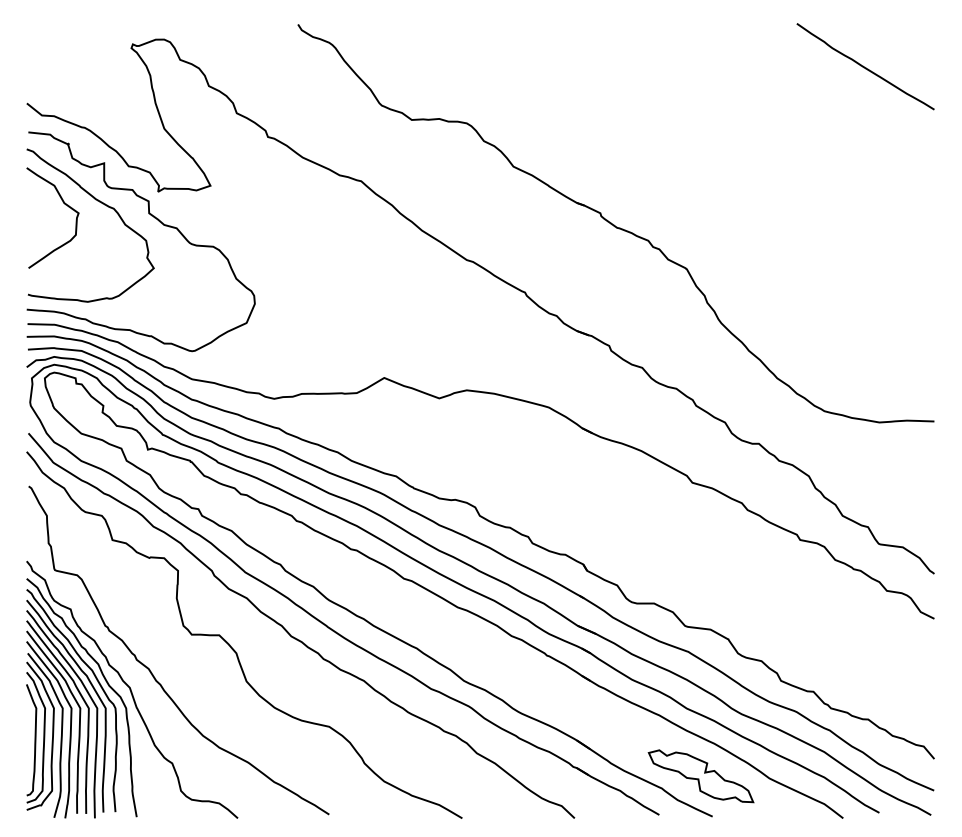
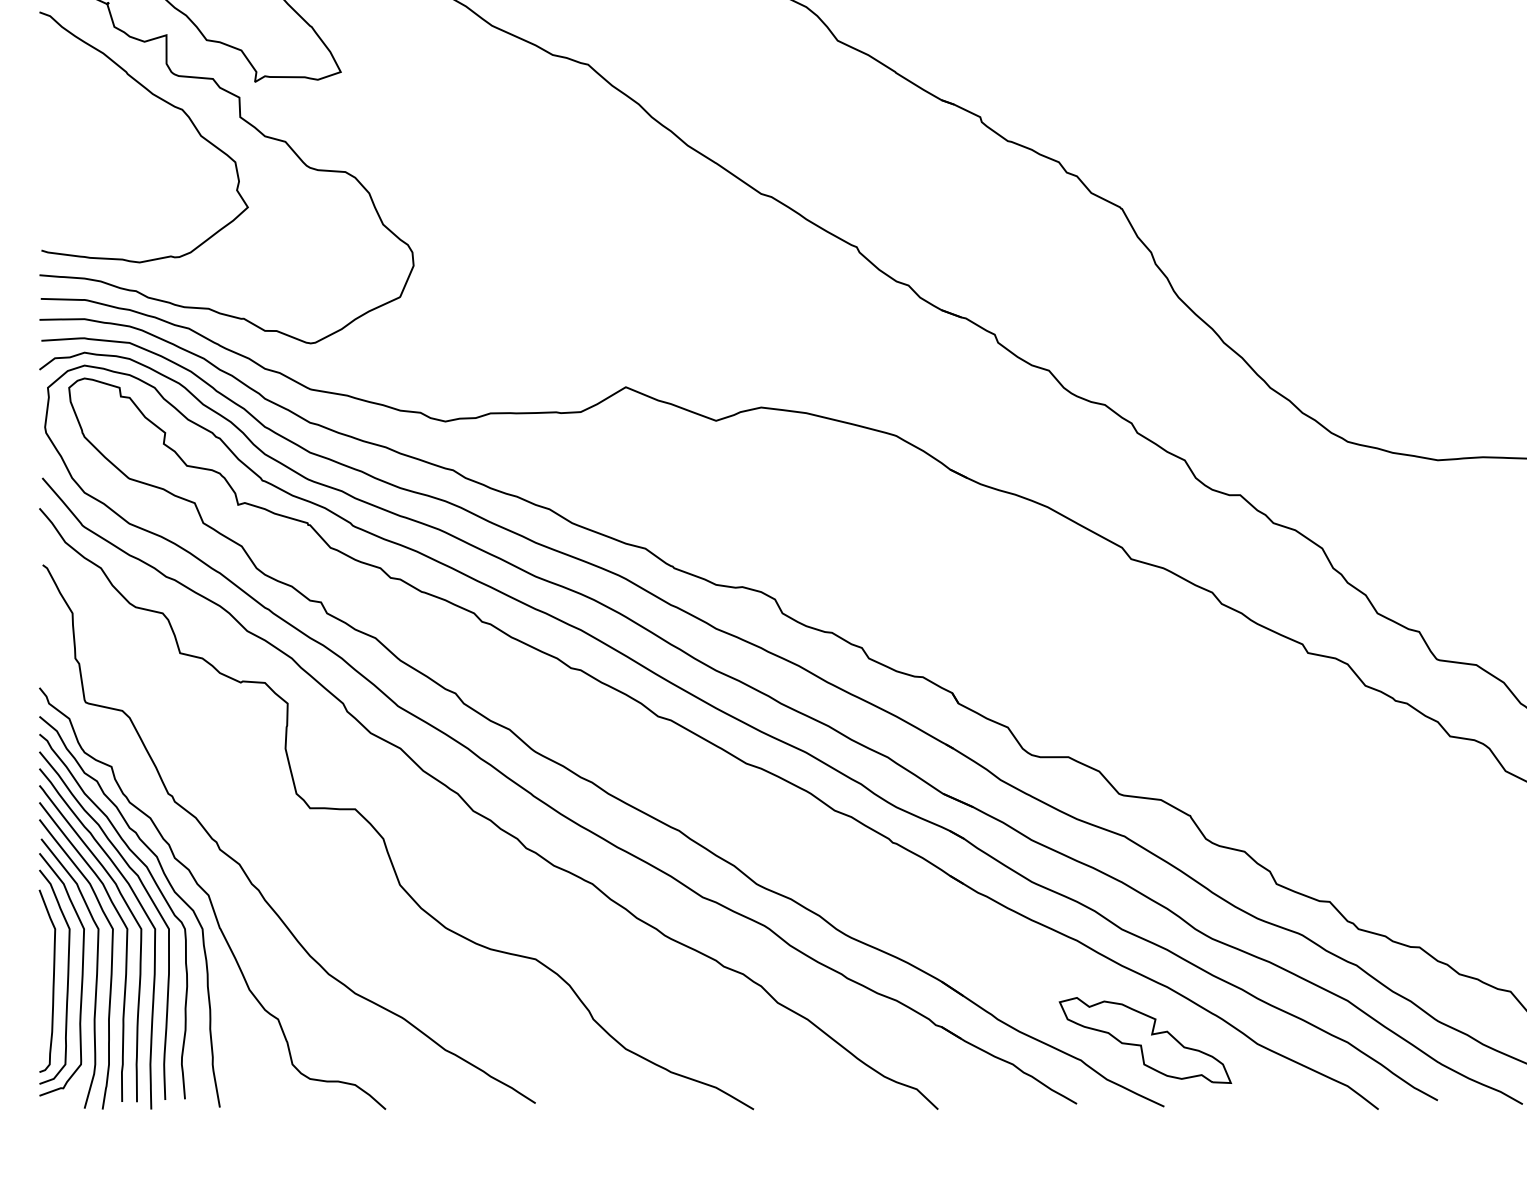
curve: (64, 204) -> (101, 102), removed

